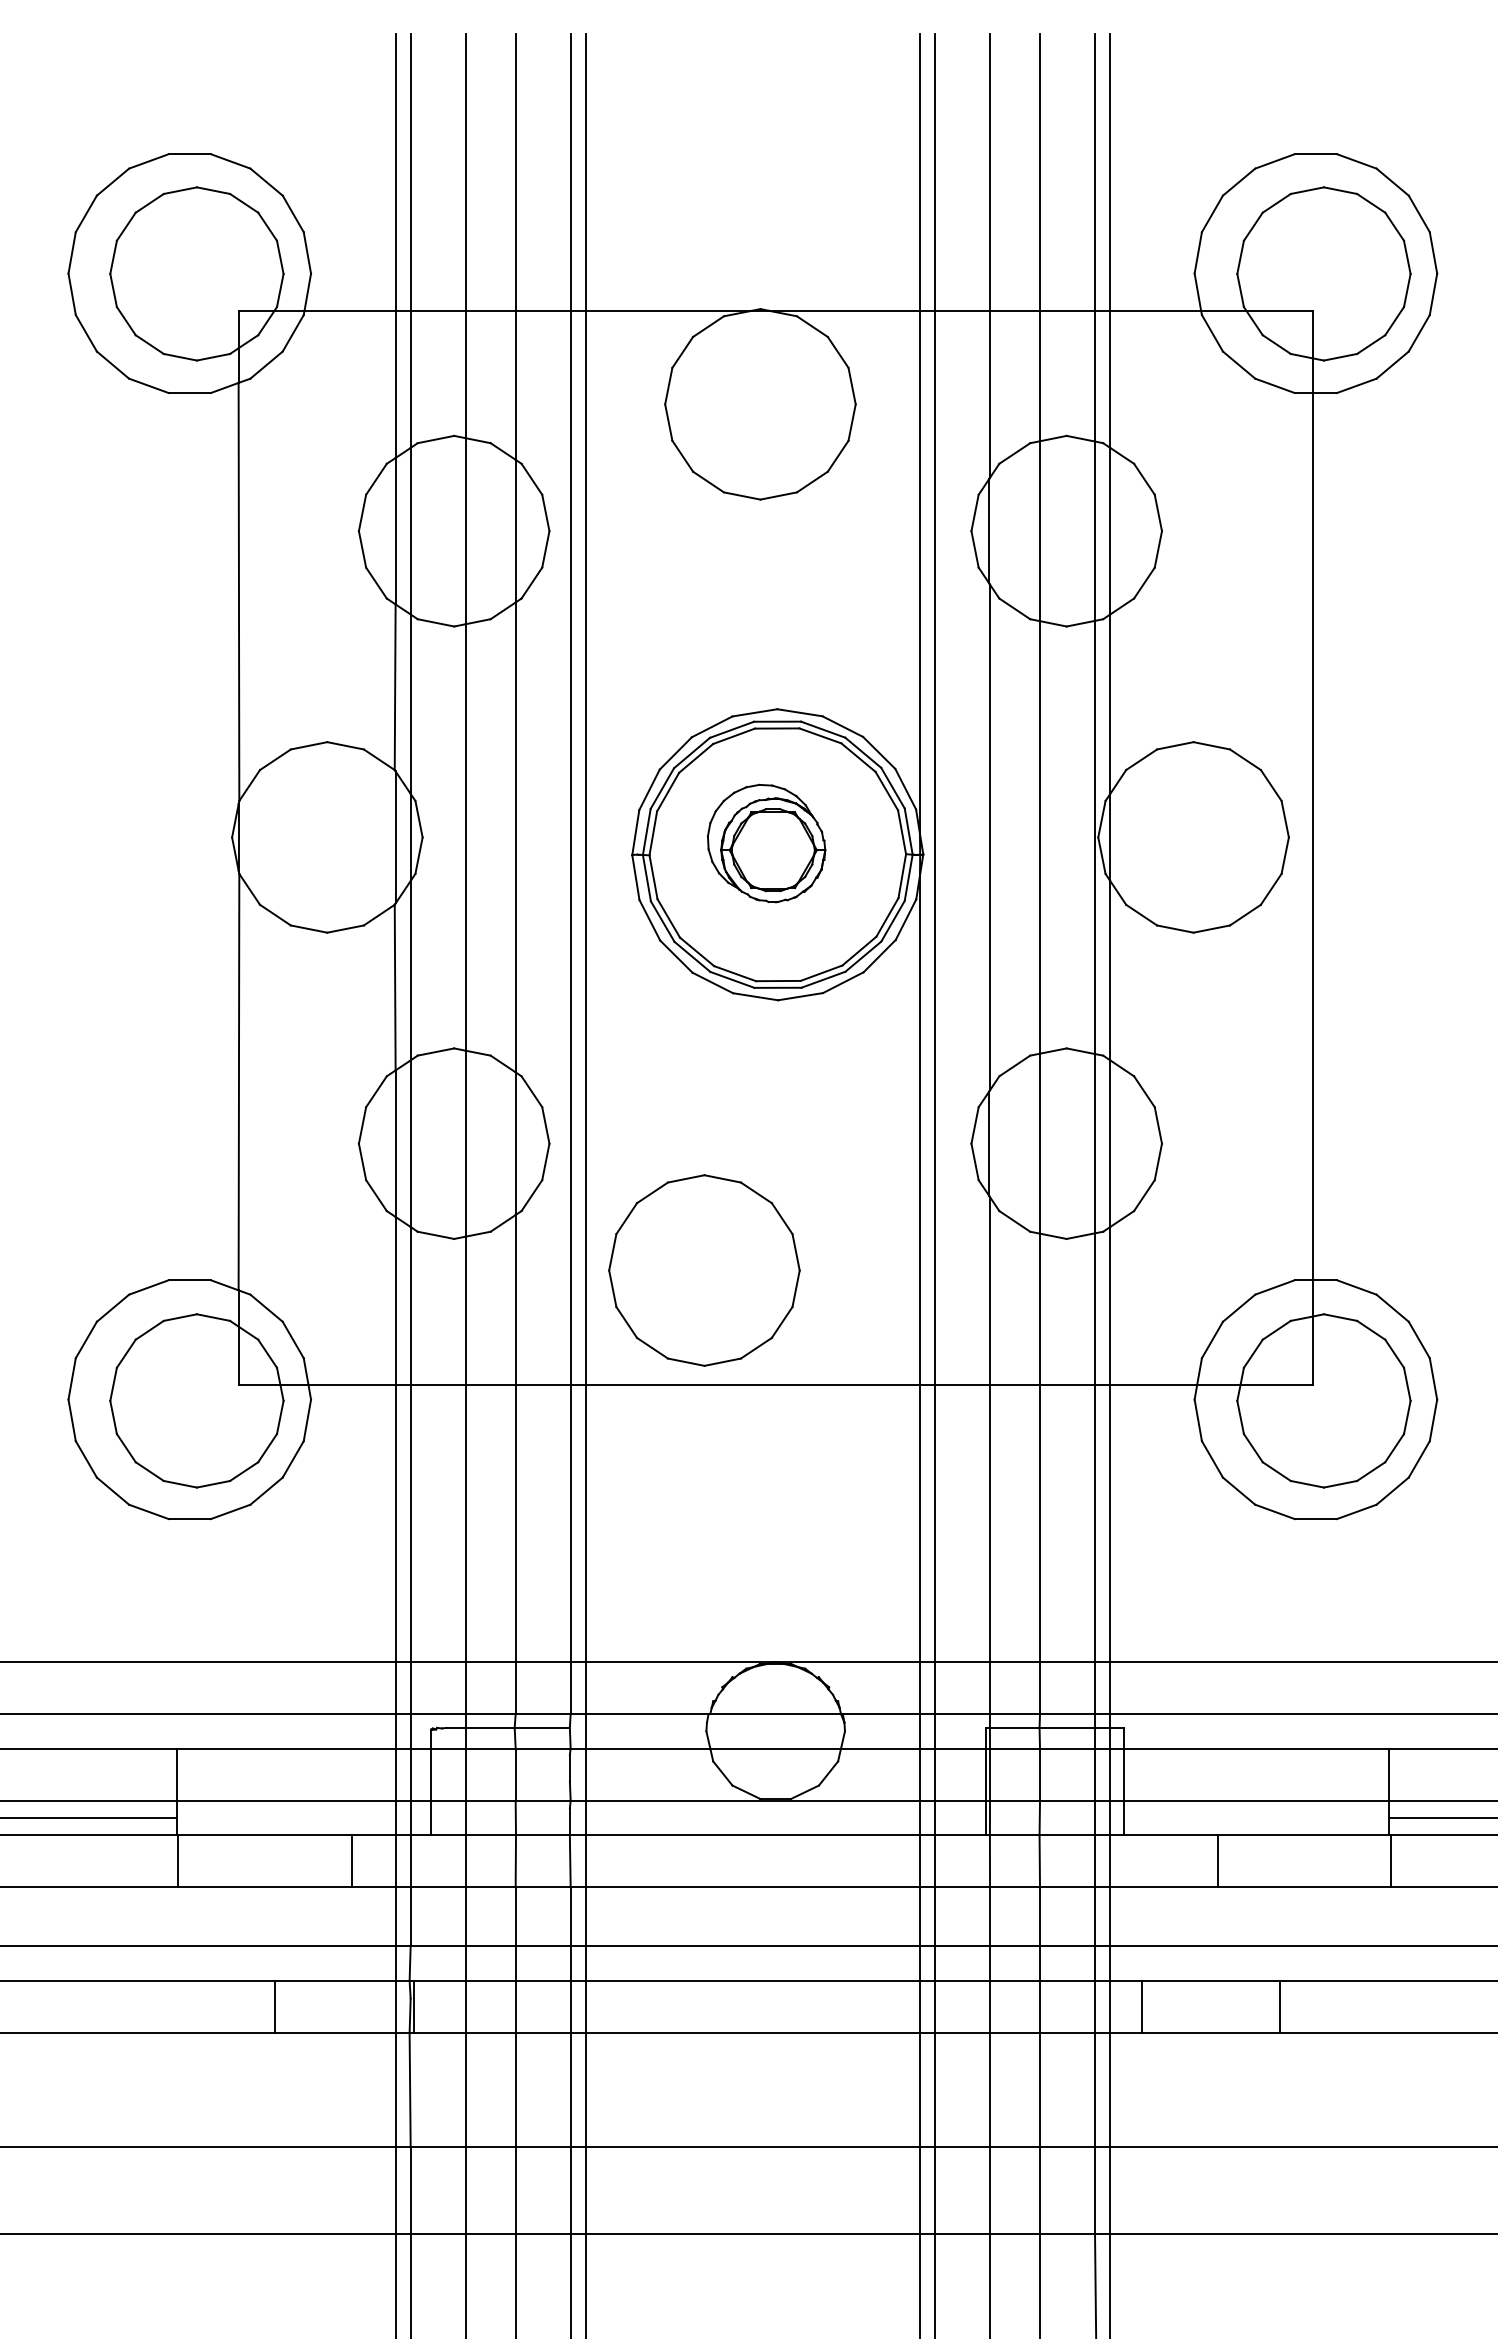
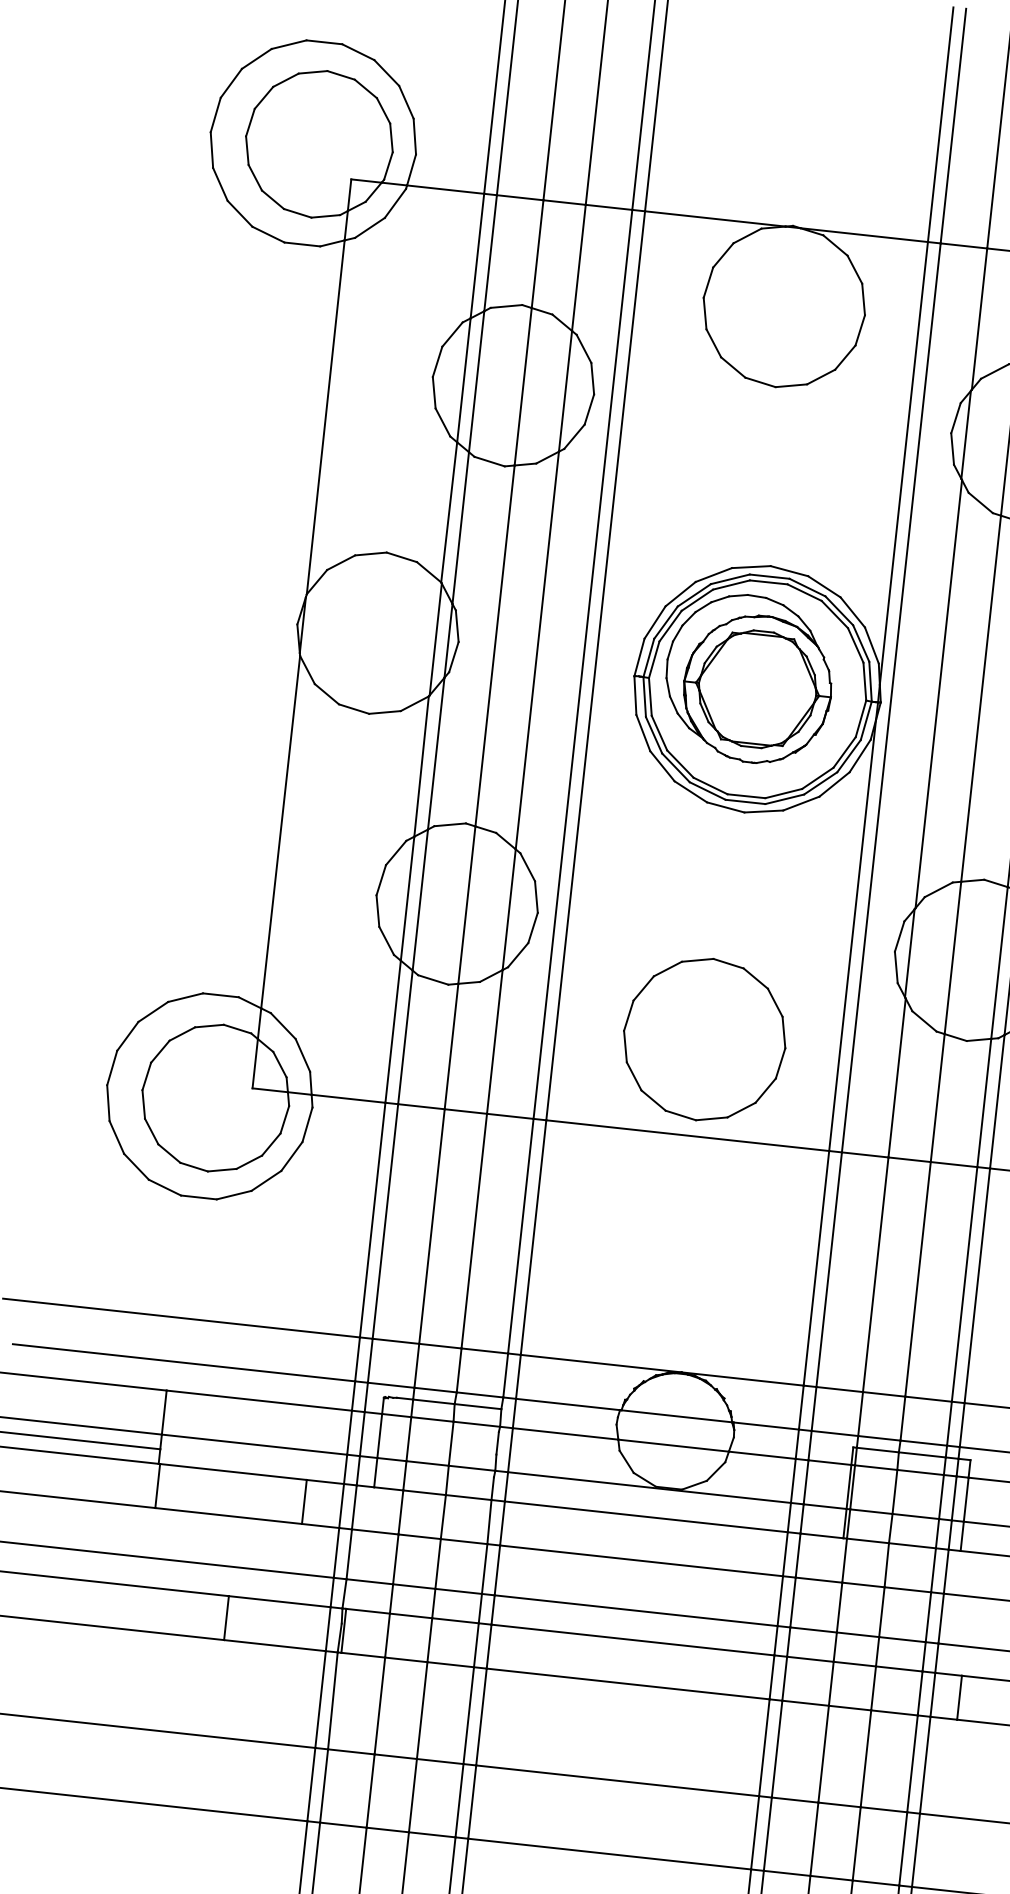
part: (766, 843) -> (749, 678), size x1.67
part: (704, 1270) -> (704, 1039), moved

